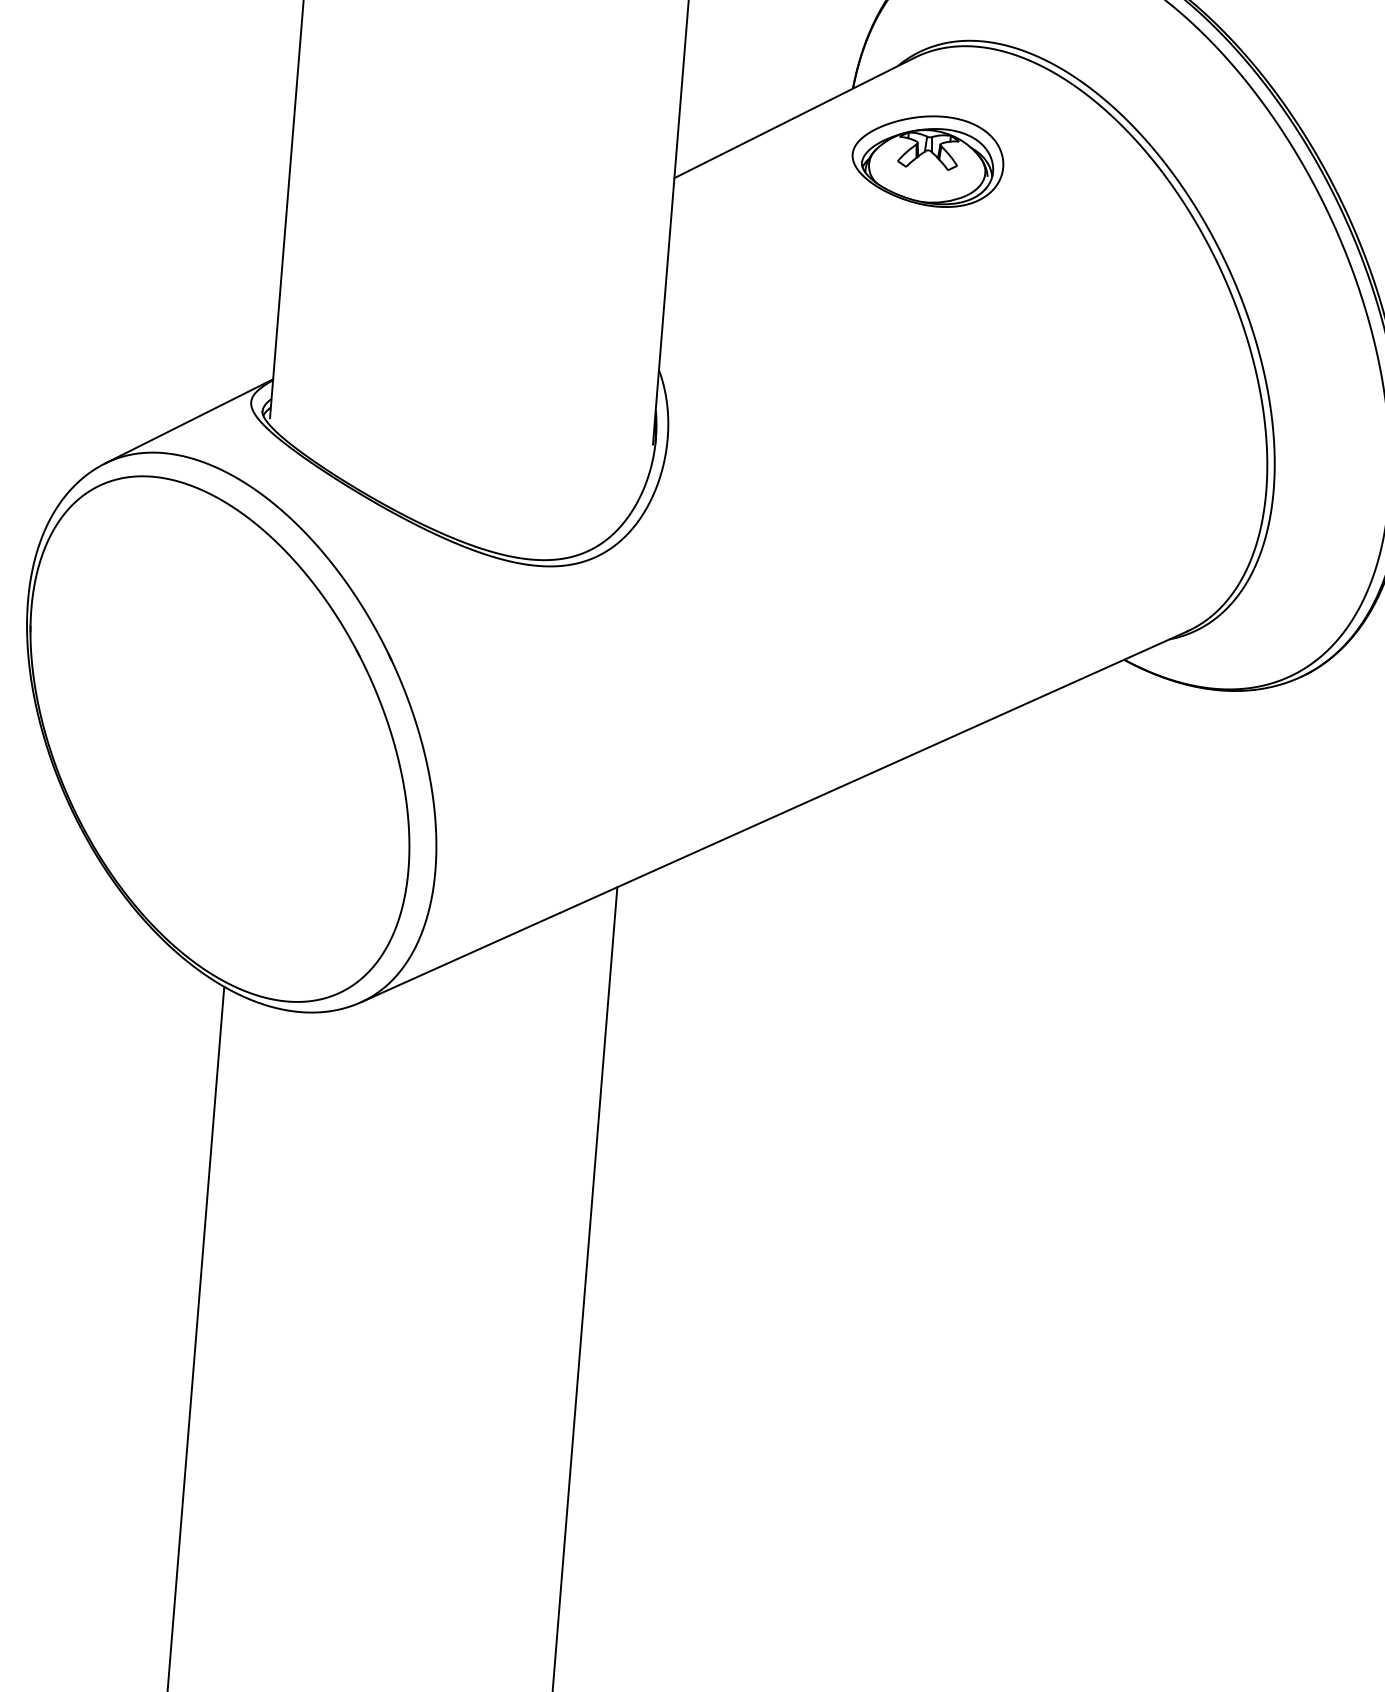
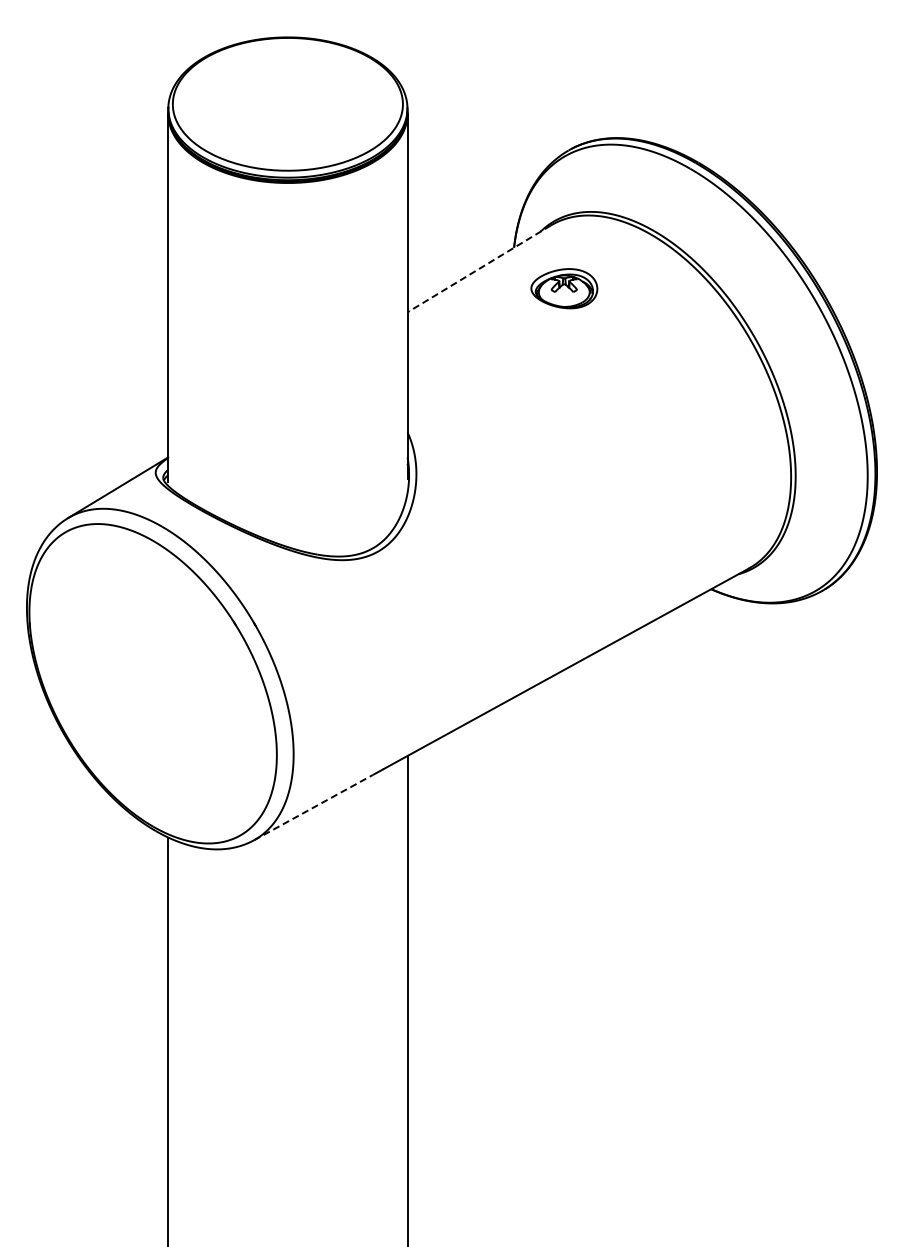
line: (795, 117) -> (479, 268), solid -> dashed
part: (928, 160) -> (564, 288), size x0.7
line: (460, 957) -> (313, 807), solid -> dashed

